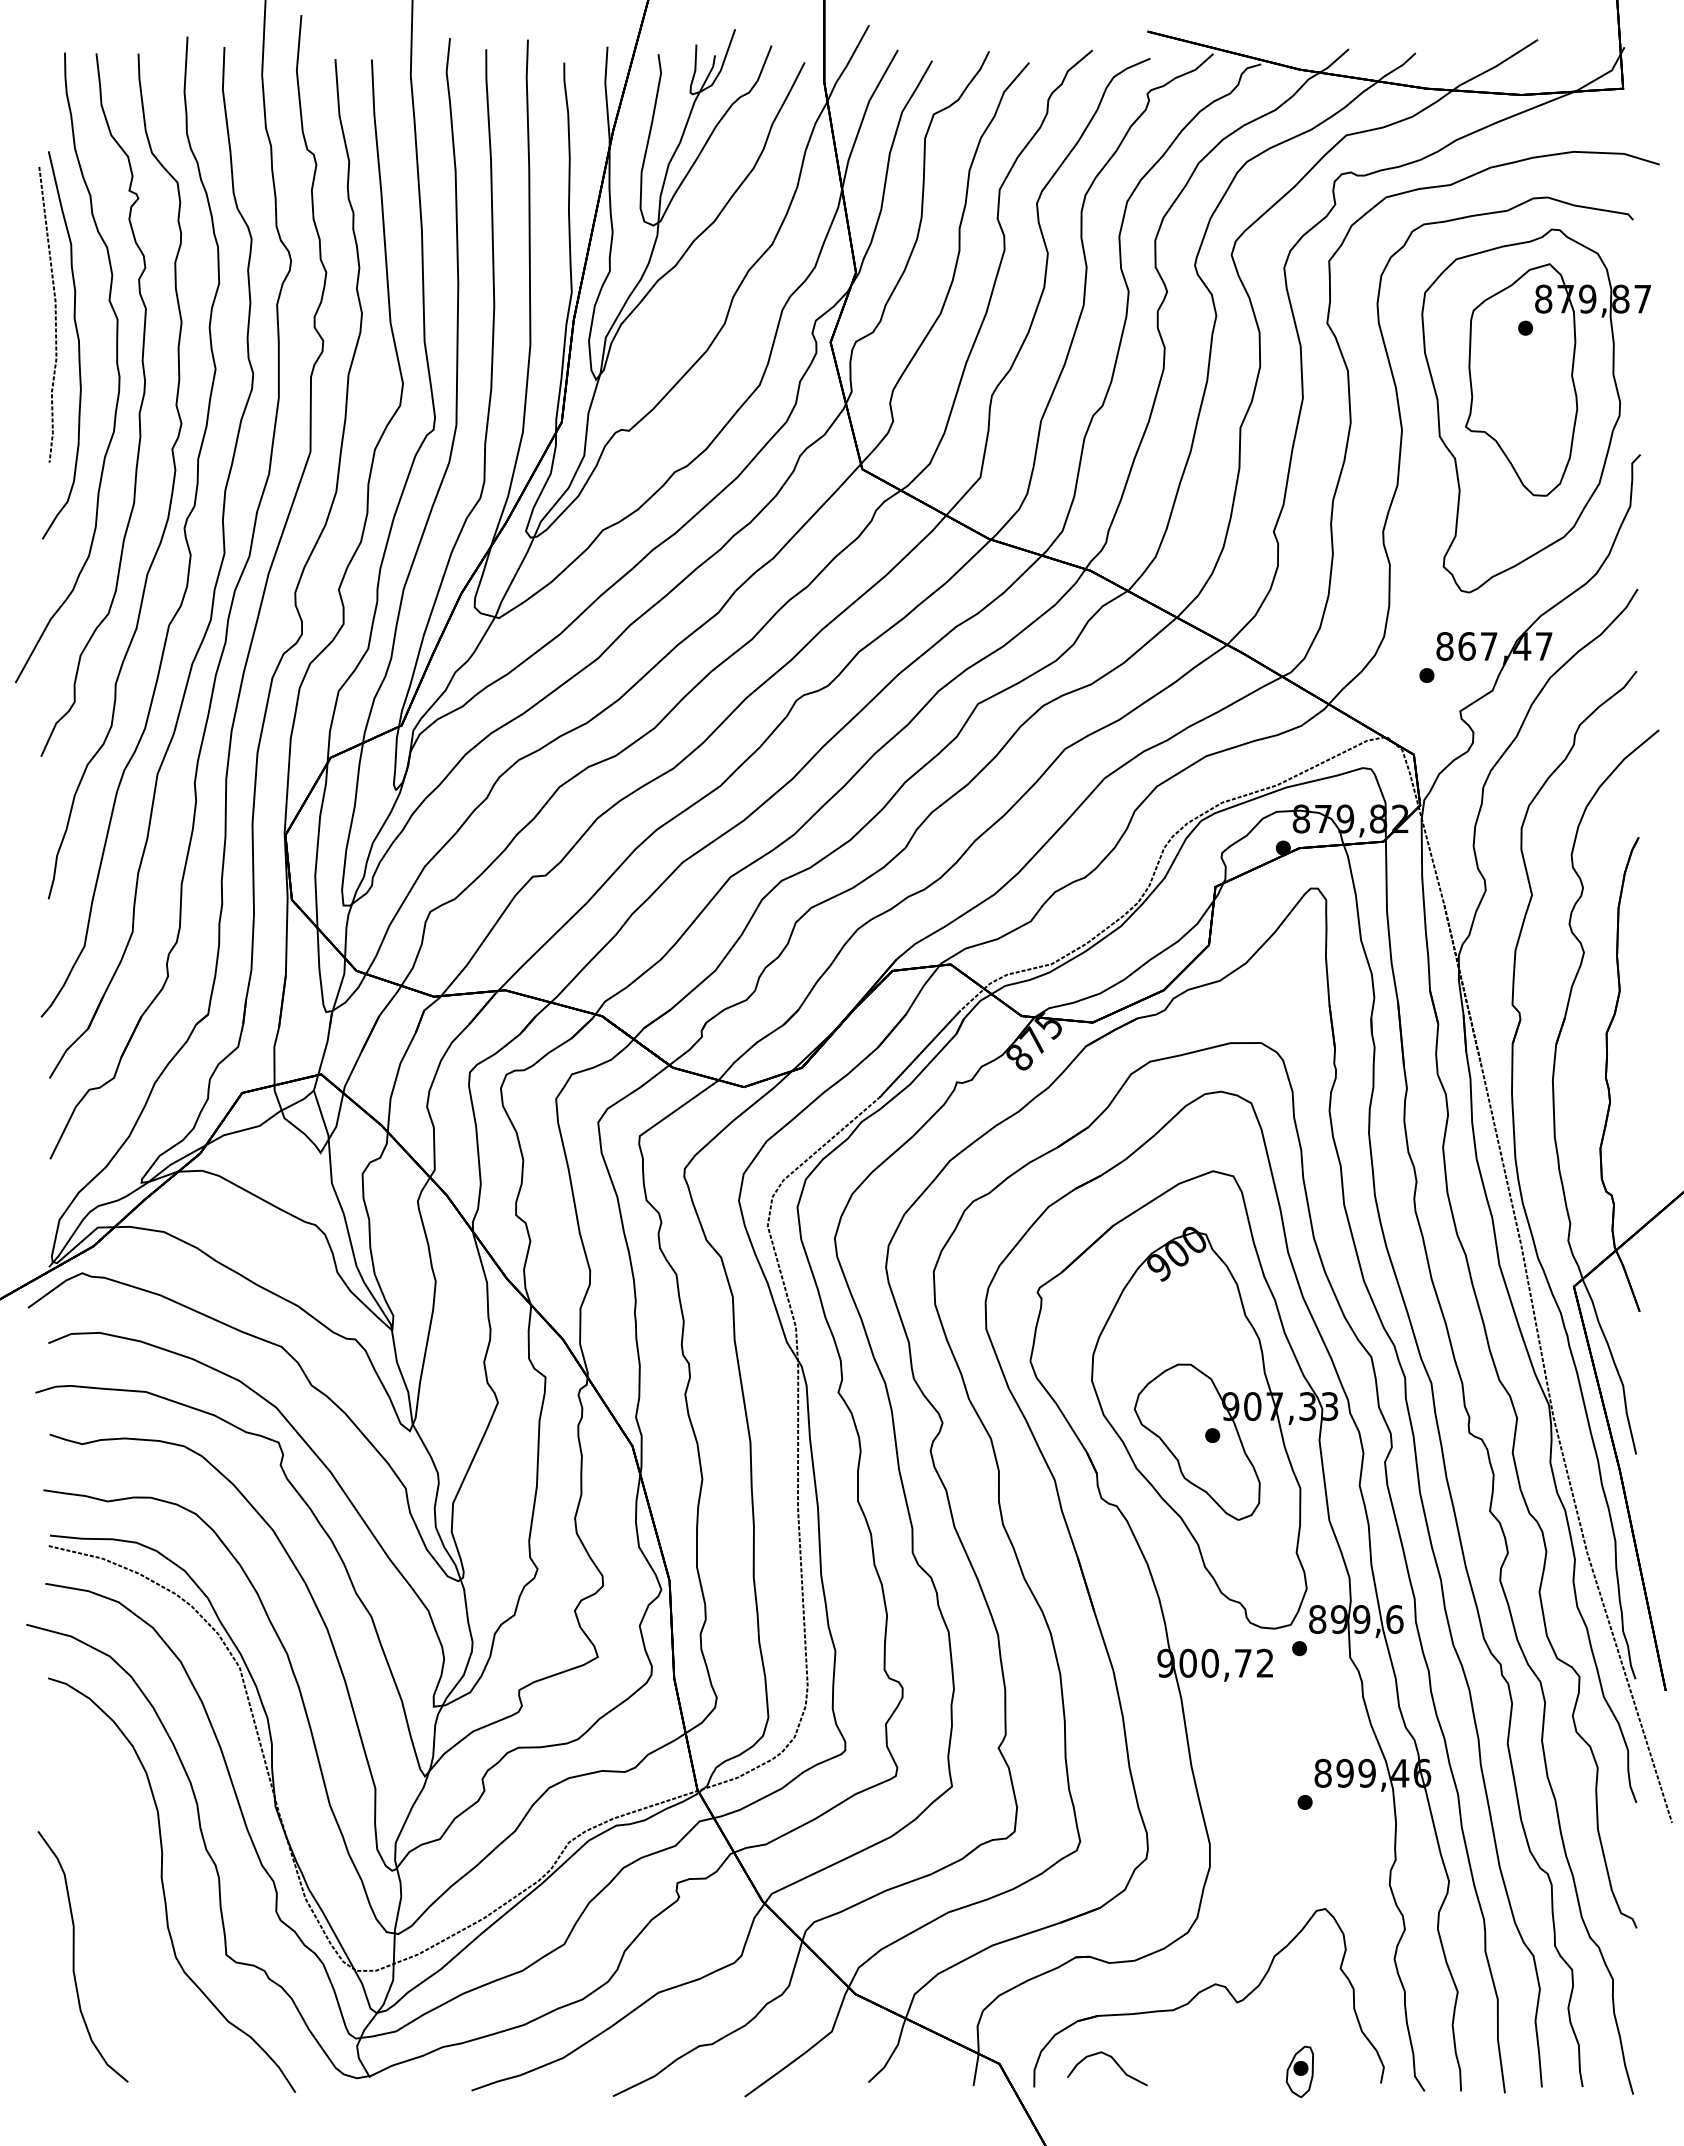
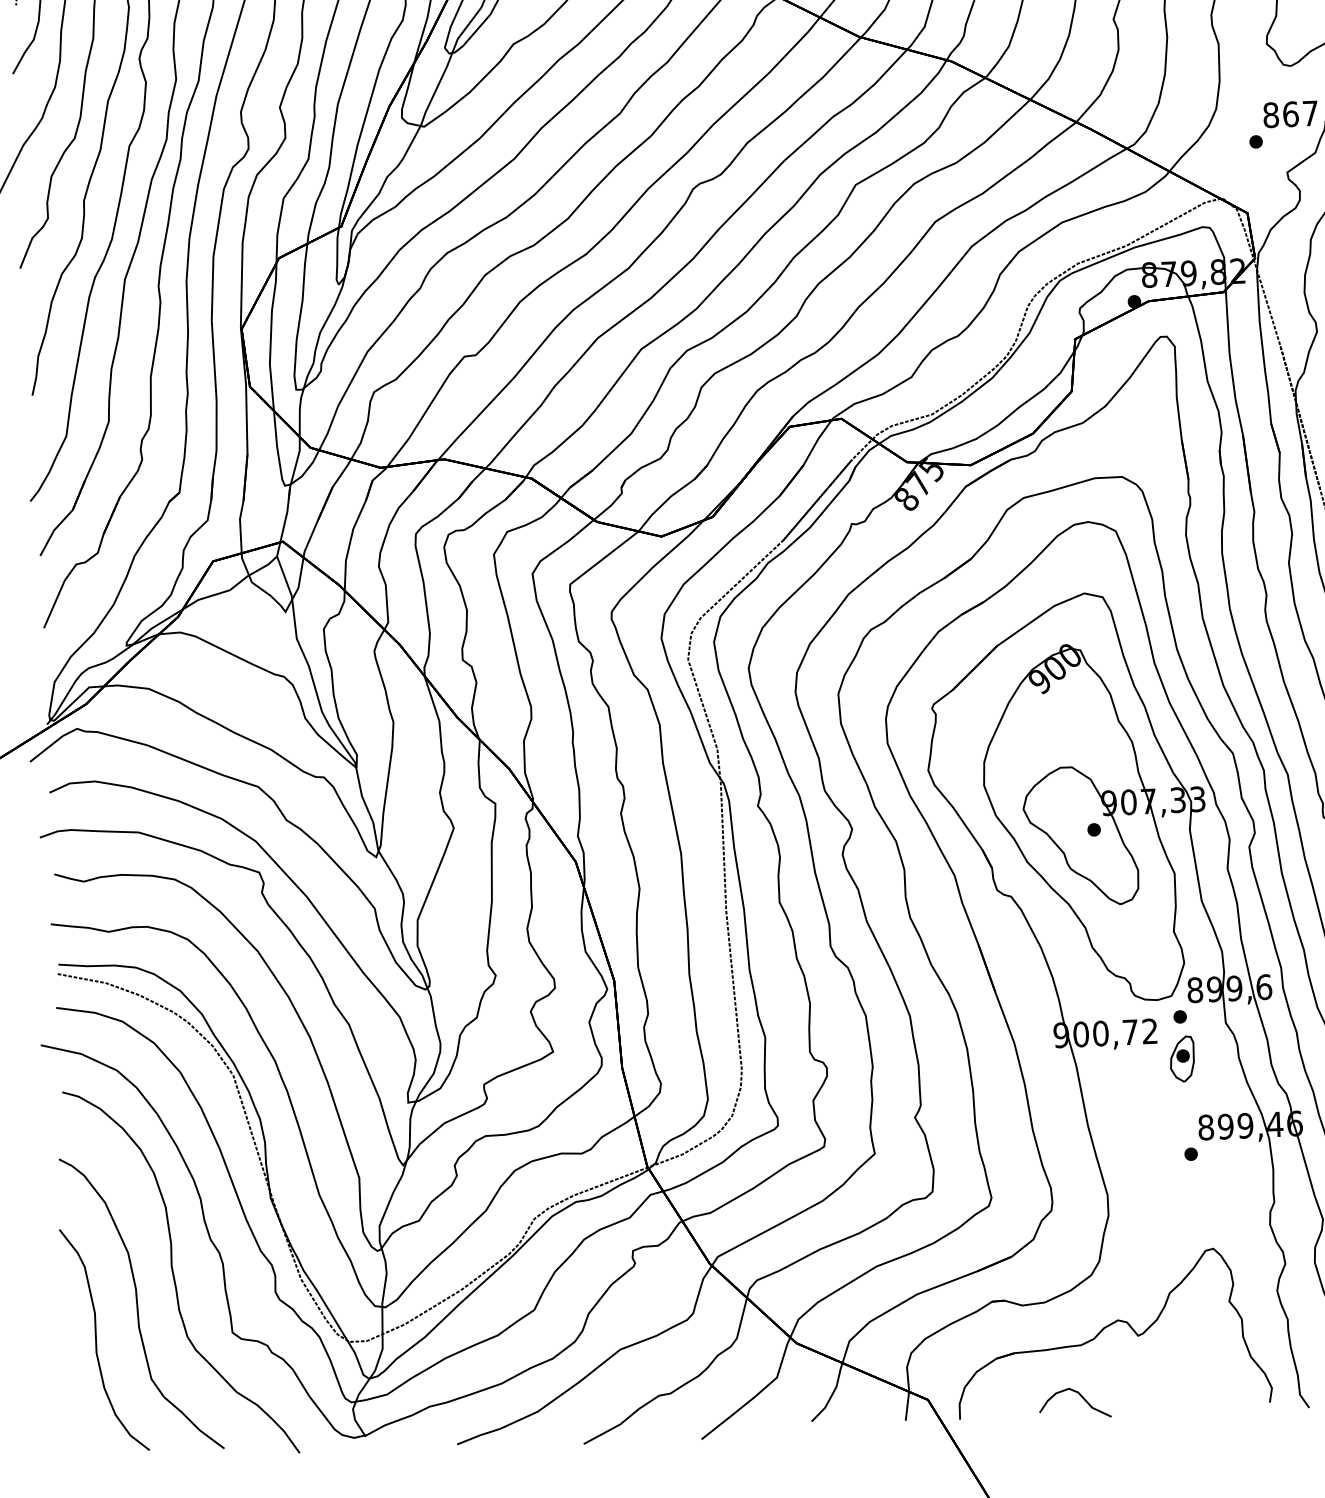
curve: (122, 1918) -> (138, 1304), added
part: (1114, 2062) -> (1081, 1397), moved
part: (1299, 2071) -> (1181, 1058), moved

